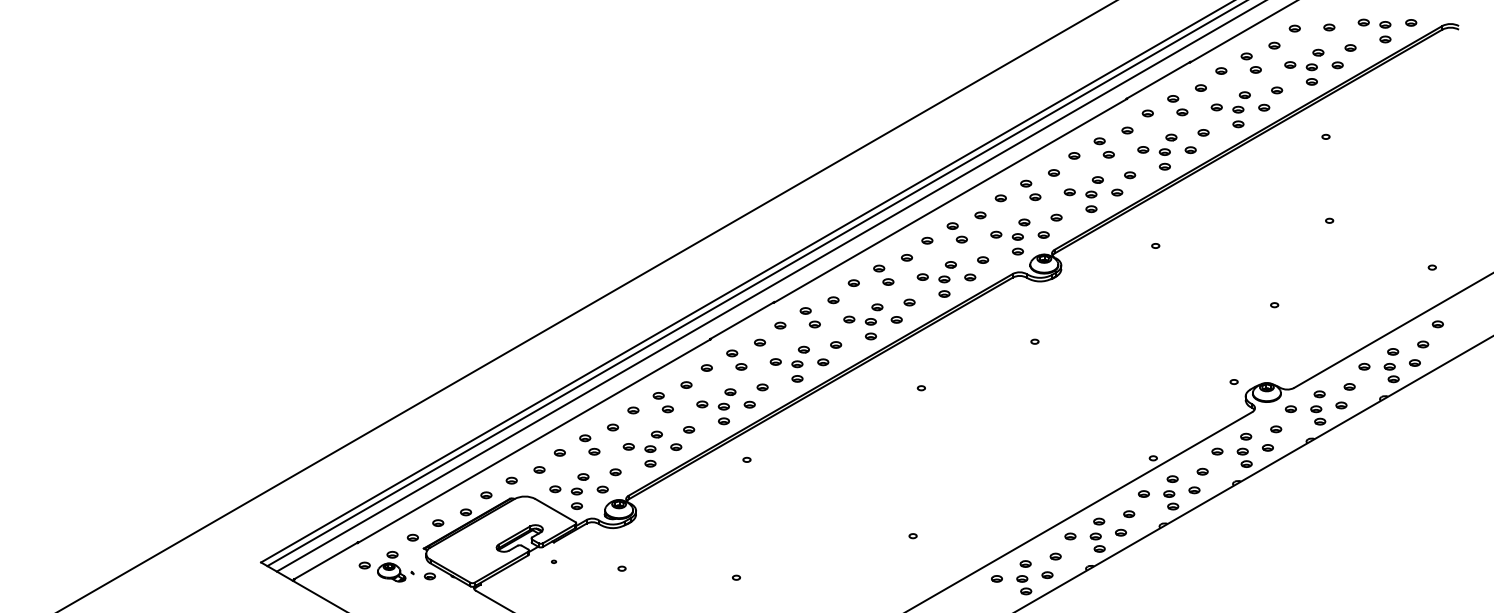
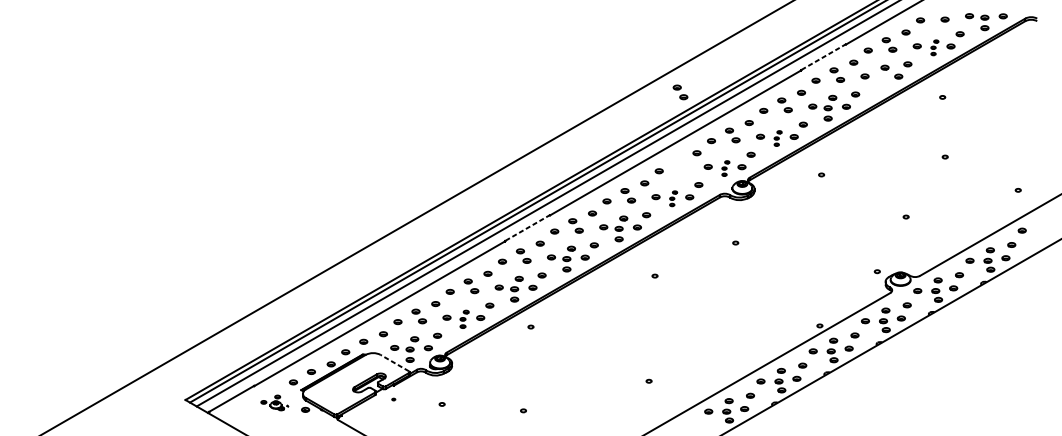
part: (1314, 66) -> (934, 47), size x0.6
line: (1158, 80) -> (823, 57), solid -> dashed
part: (1238, 116) -> (880, 82), removed
part: (1094, 194) -> (778, 138), size x0.6
part: (956, 232) -> (679, 92), moved
part: (1020, 236) -> (725, 168), size x0.6
part: (947, 279) -> (673, 198), size x0.6
line: (741, 320) -> (527, 227), solid -> dashed
part: (653, 448) -> (464, 318), size x0.7
line: (555, 510) -> (394, 363), solid -> dashed
part: (386, 566) -> (274, 402), size x0.7

